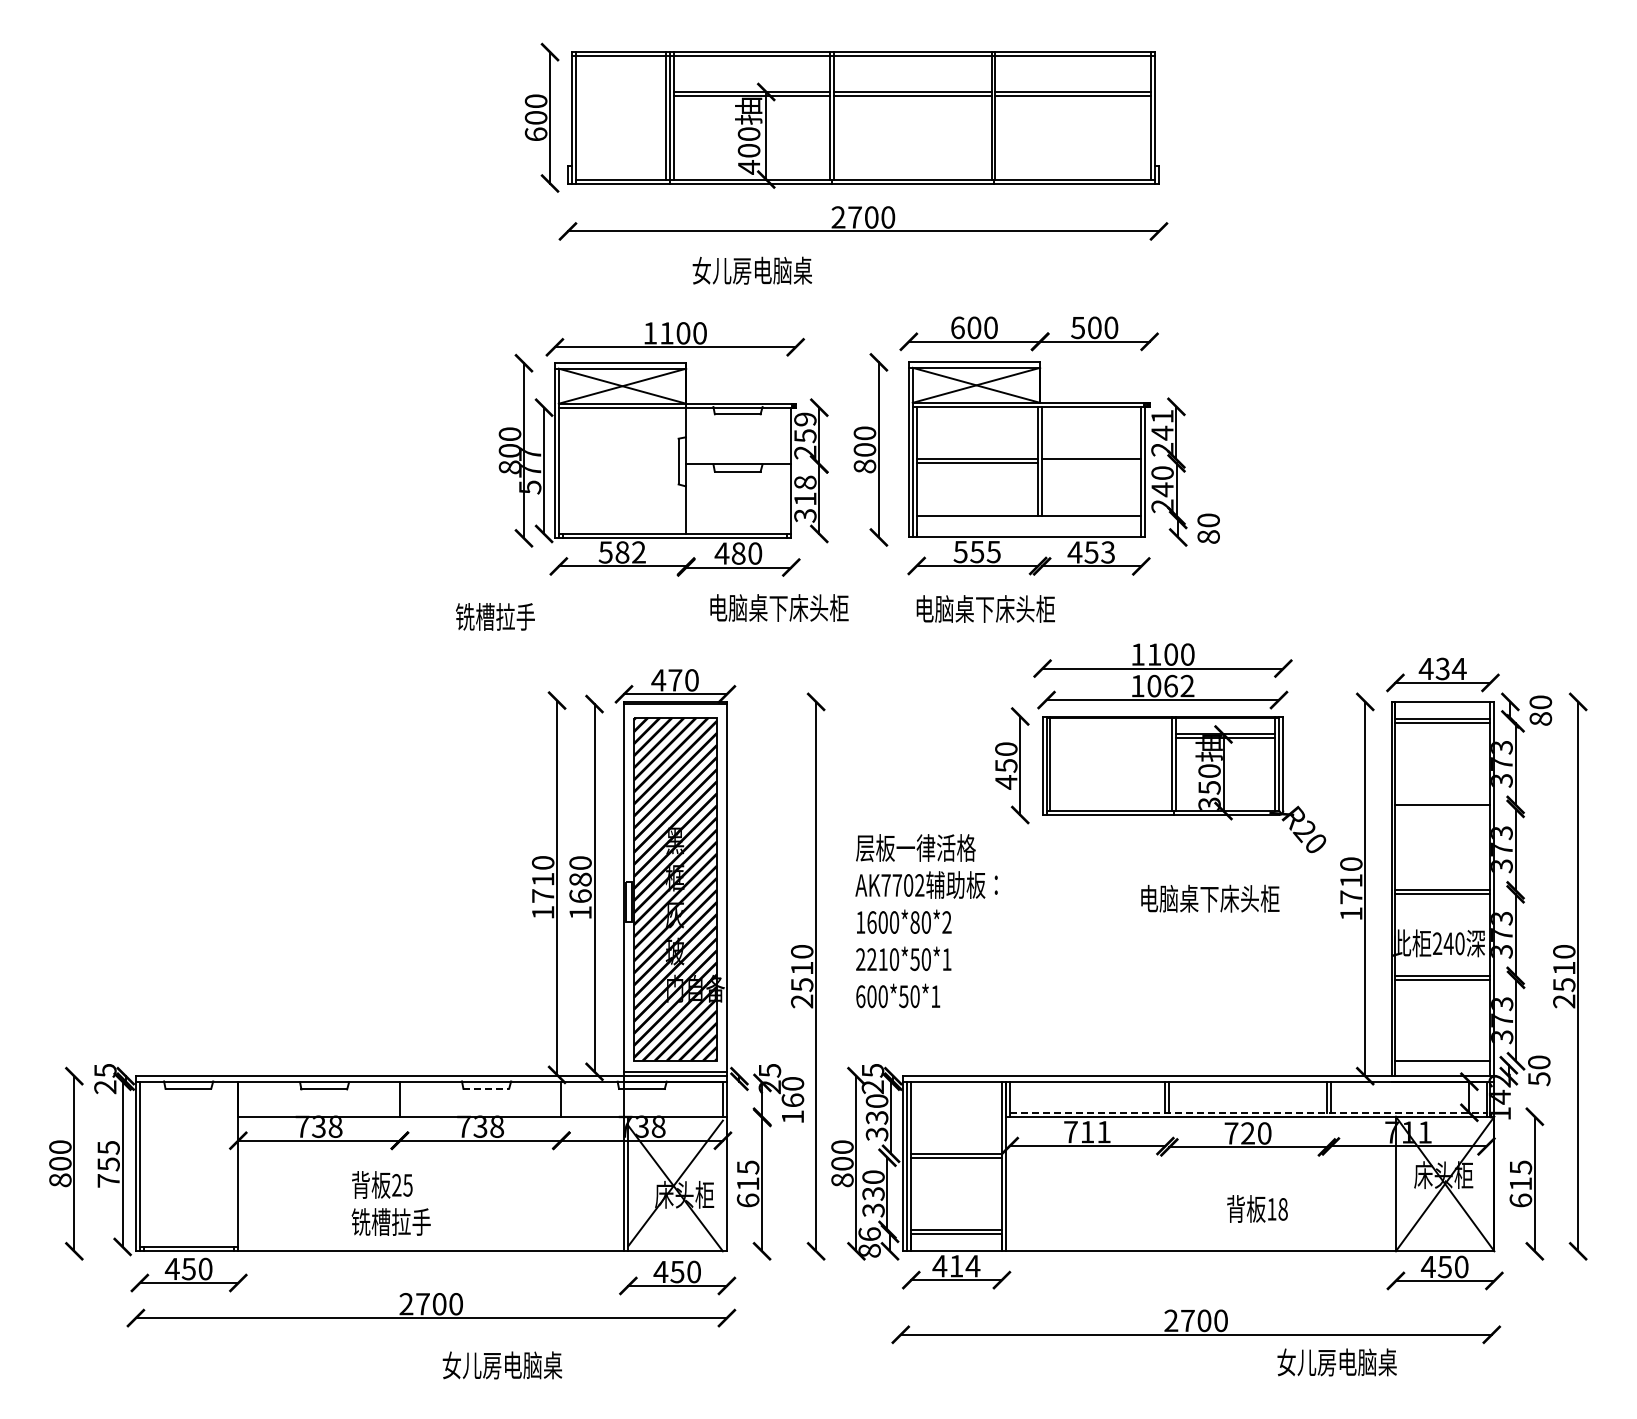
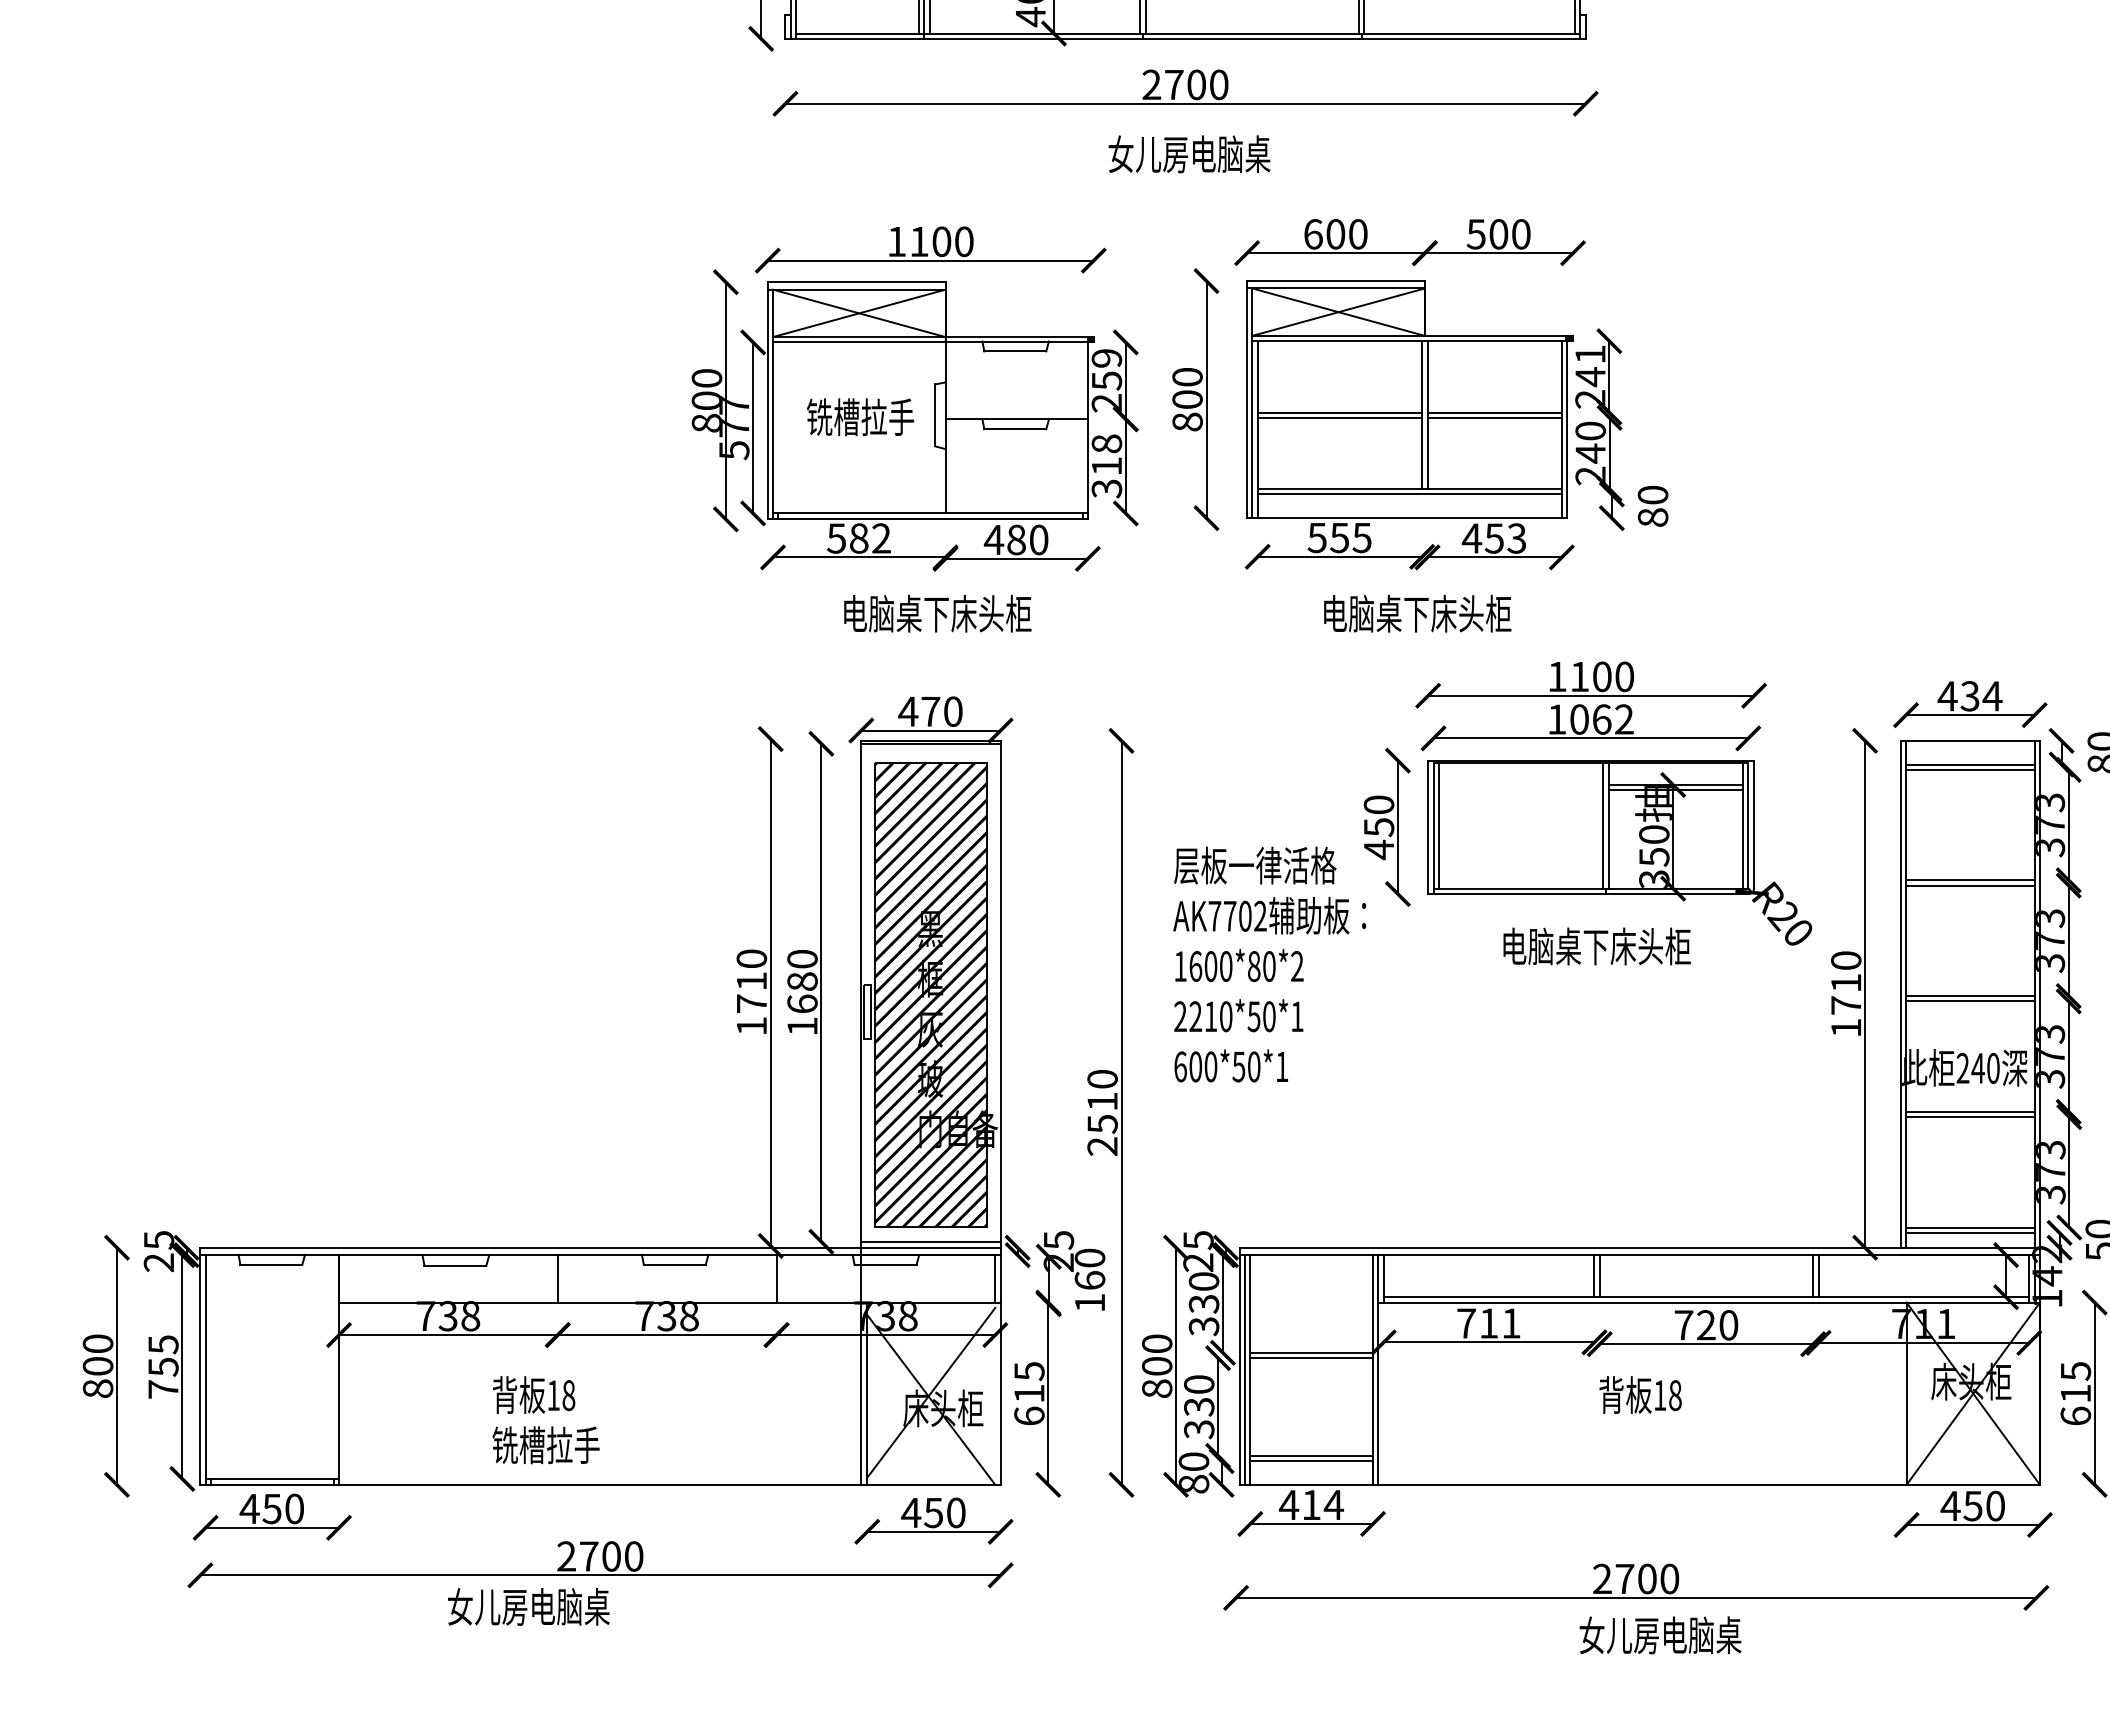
text: (752, 270) -> (1189, 153), moved
line: (1091, 463) -> (1494, 418), added
line: (1028, 519) -> (1409, 493), added
text: (779, 607) -> (937, 613), moved
text: (985, 608) -> (1417, 613), moved
text: (495, 616) -> (860, 416), moved
line: (1442, 808) -> (1969, 885), added
text: (1210, 898) -> (1597, 946), moved
text: (926, 921) -> (1269, 965), moved
line: (1442, 1065) -> (1969, 1233), added
line: (486, 1088) -> (675, 1264), dashed -> solid
line: (1248, 1112) -> (1706, 1296), dashed -> solid
text: (402, 1185) -> (561, 1395), 25 -> 18
text: (1257, 1208) -> (1640, 1394), moved
text: (869, 1233) -> (1193, 1460), 86 -> 80
text: (1336, 1362) -> (1659, 1635), moved
text: (502, 1365) -> (528, 1607), moved

